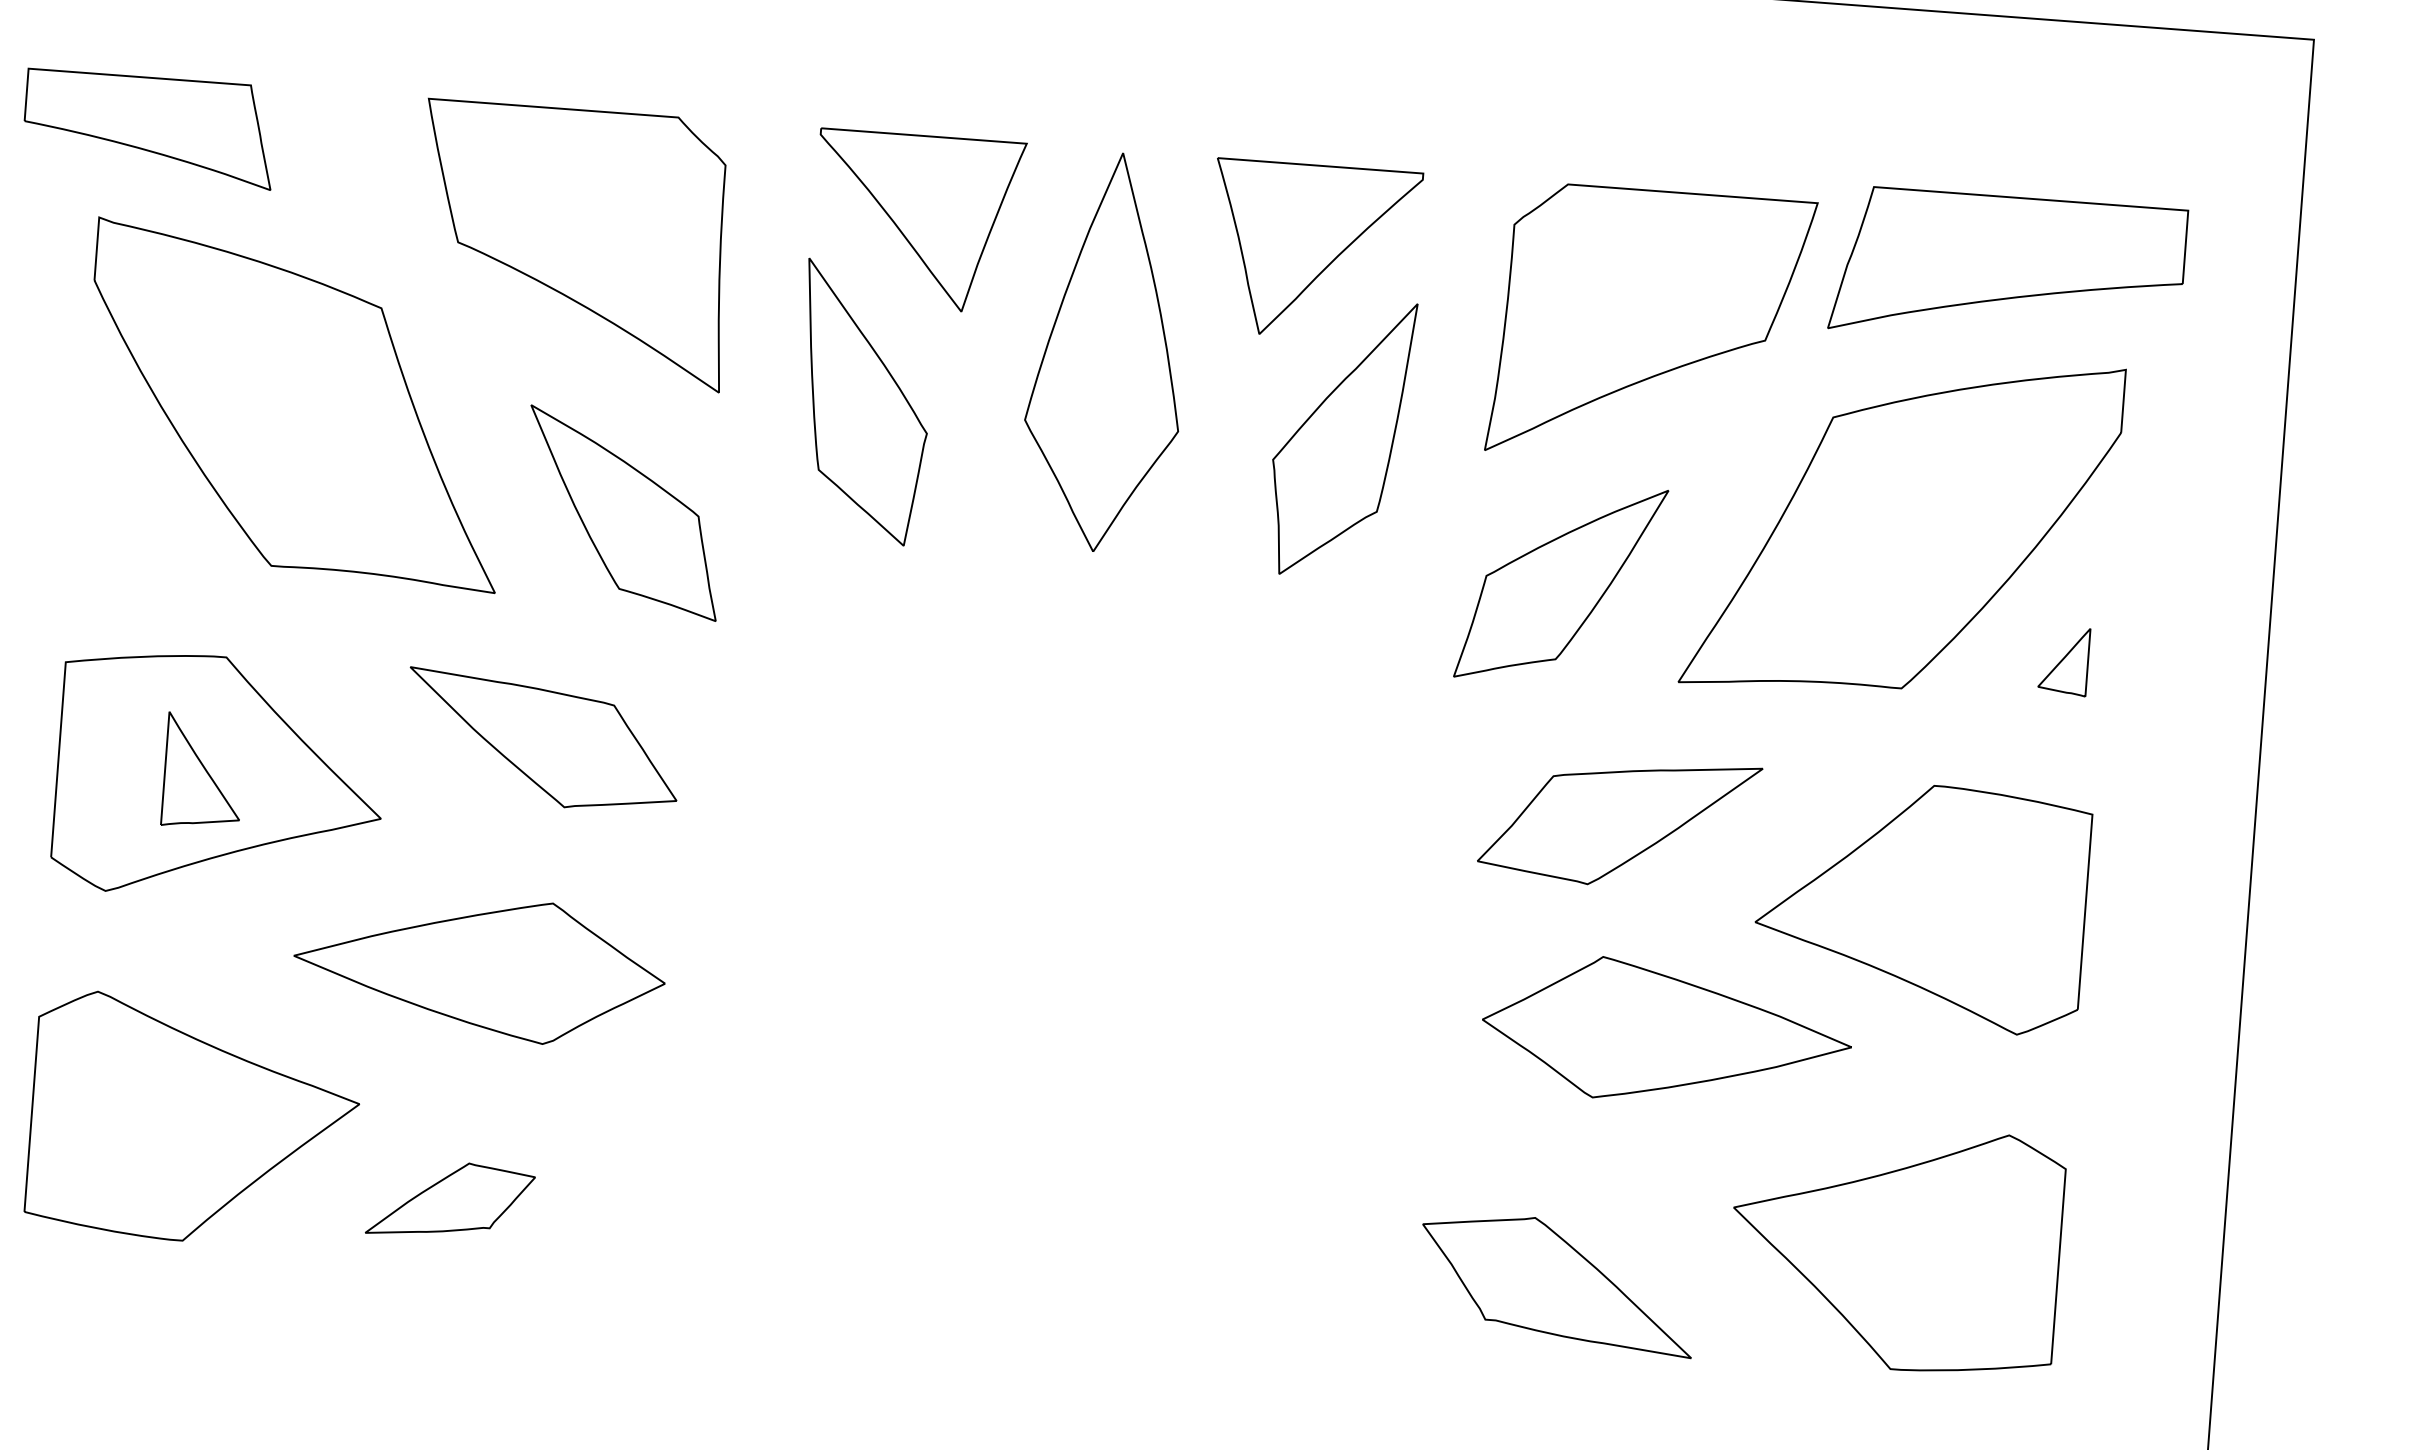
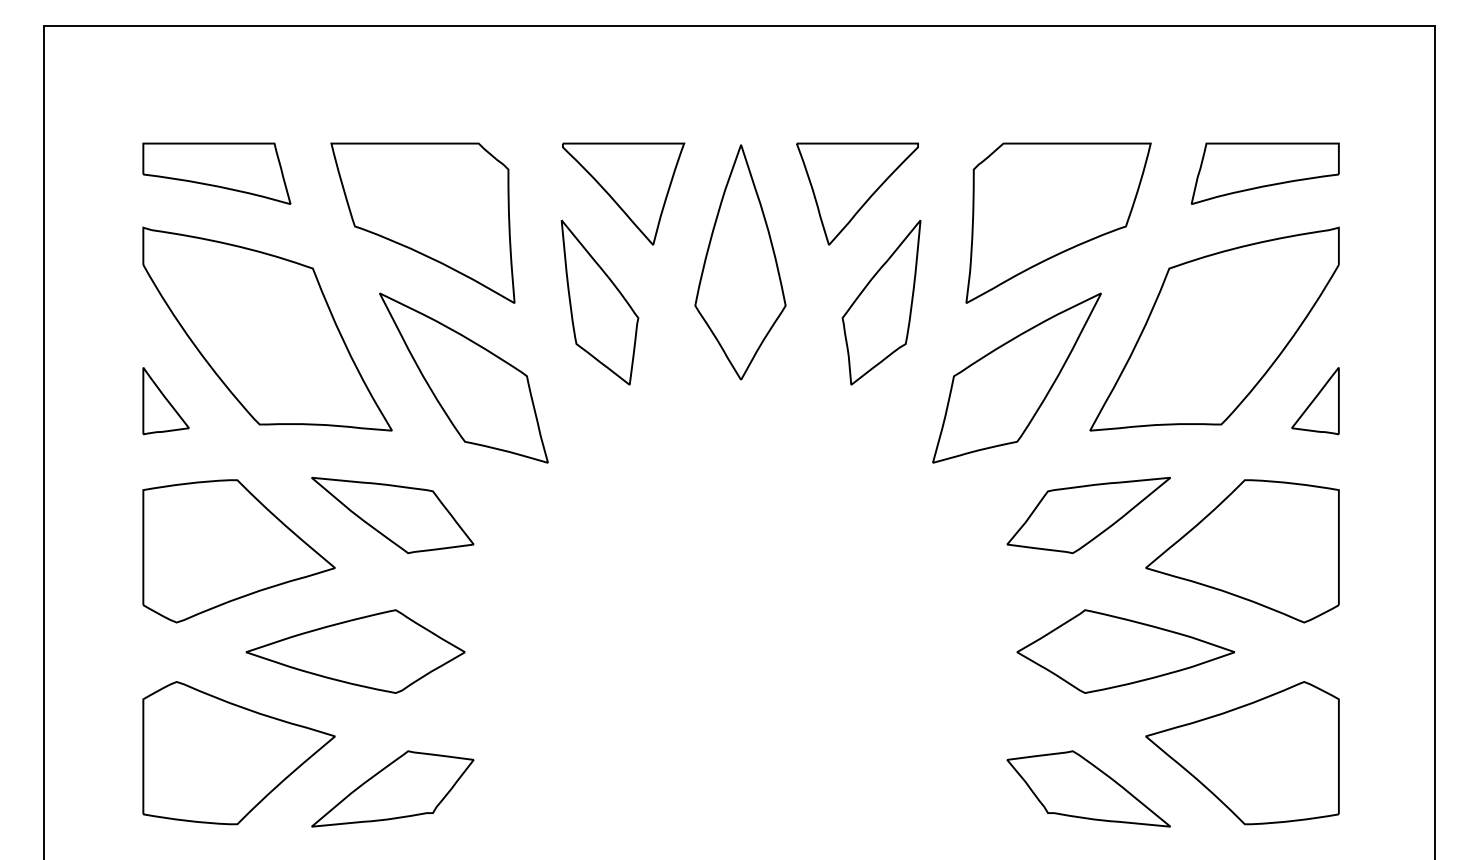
part: (148, 128) -> (216, 173), moved
part: (2006, 268) -> (1264, 173), size x0.71
part: (622, 512) -> (463, 377), size x1.43
part: (1560, 582) -> (1016, 377), size x1.43
part: (2064, 661) -> (1315, 401), size x1.67
part: (542, 741) -> (392, 515), moved
part: (202, 772) -> (165, 401), moved
part: (1619, 822) -> (1088, 515), moved
part: (479, 968) -> (355, 651), moved
part: (1666, 1032) -> (1125, 651), moved
part: (450, 1199) -> (392, 788), size x1.67
part: (1557, 1283) -> (1088, 788), moved

